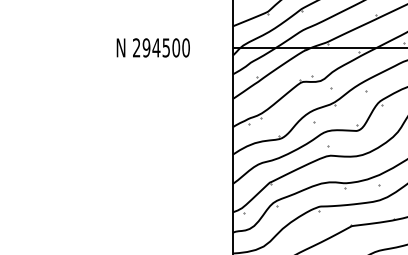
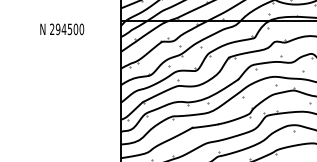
text: (153, 48) -> (62, 29), moved

